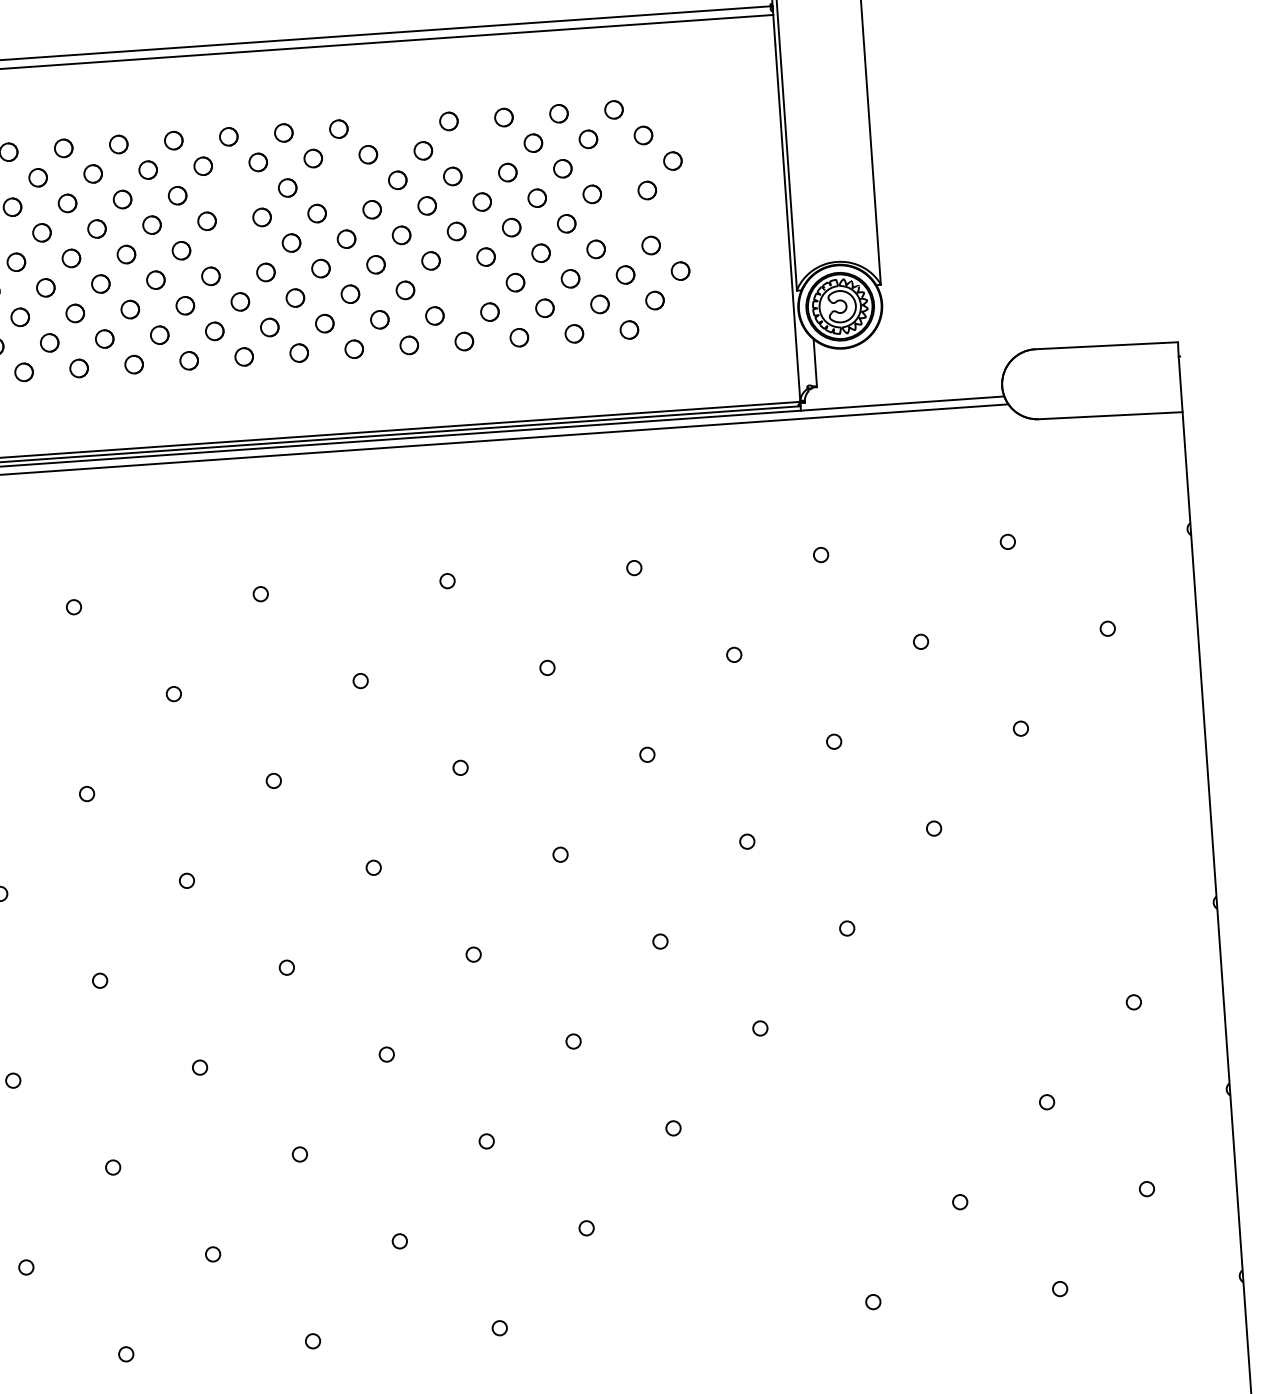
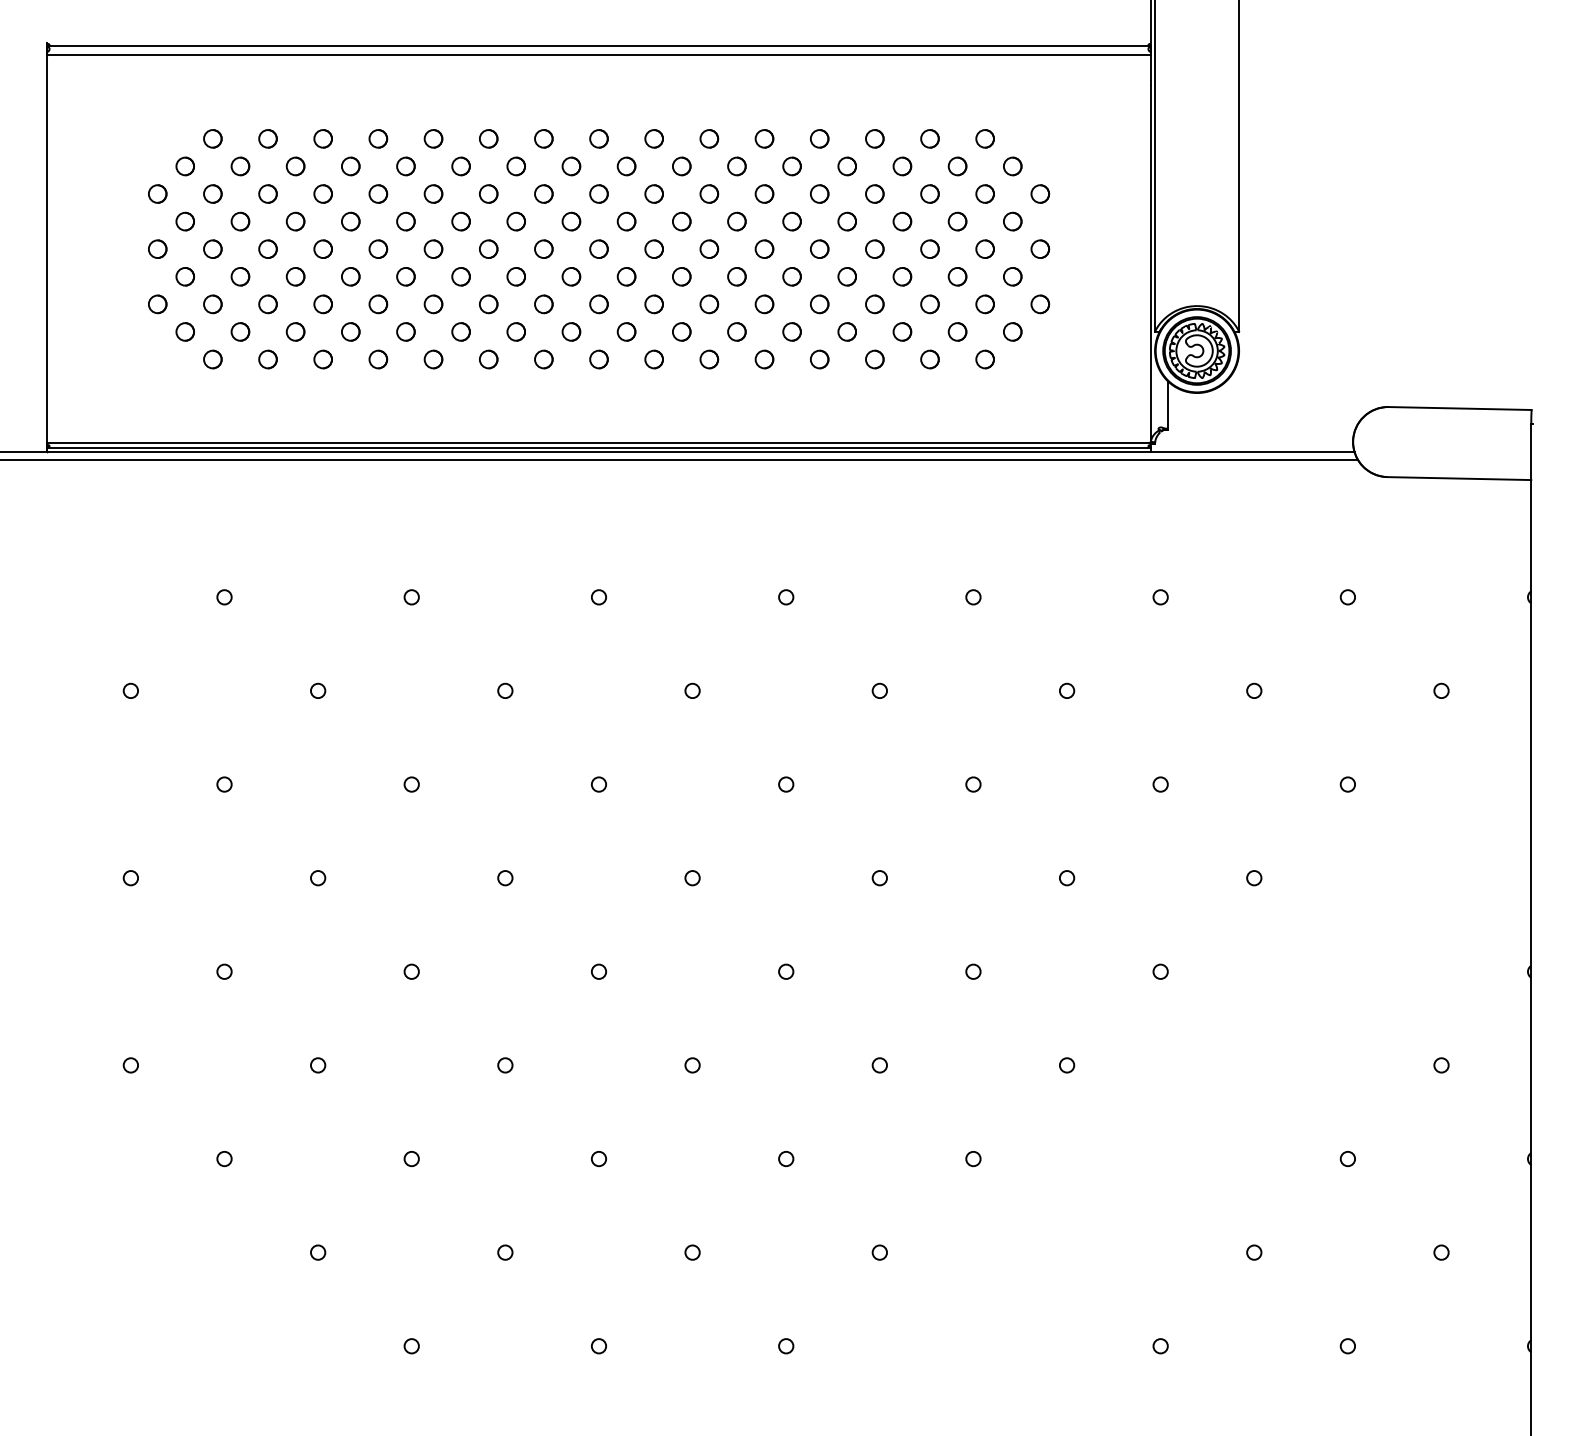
part: (393, 124) -> (764, 138), added
part: (477, 147) -> (846, 166), added
circle: (617, 164) -> (984, 193), added
part: (342, 183) -> (709, 193), added
circle: (232, 191) -> (598, 193), added
part: (676, 215) -> (1040, 248), added
circle: (621, 219) -> (984, 248), added
circle: (235, 246) -> (598, 248), added
part: (460, 286) -> (819, 304), added

